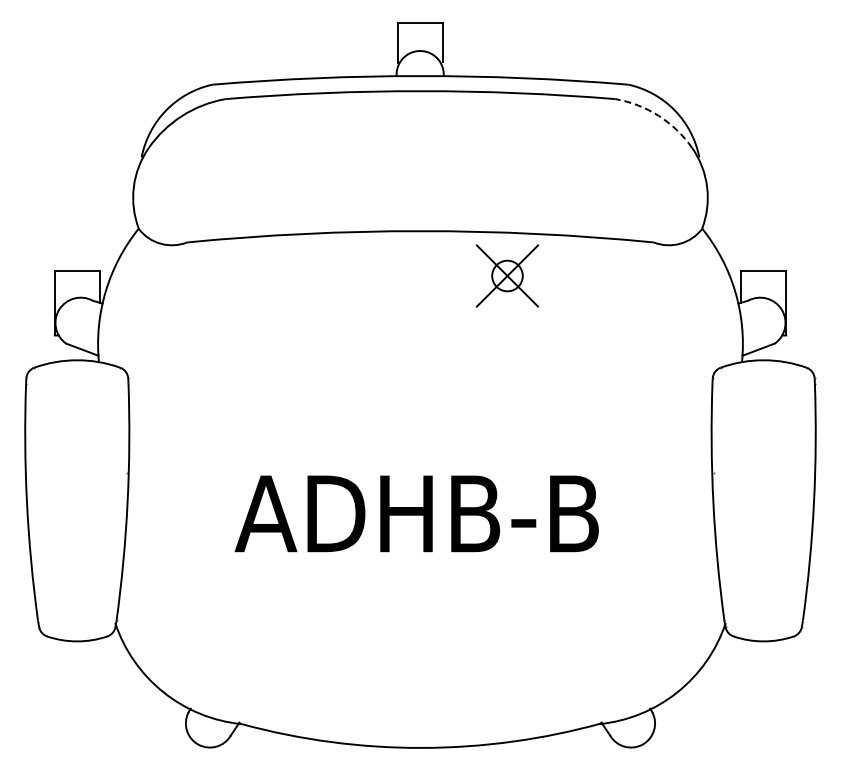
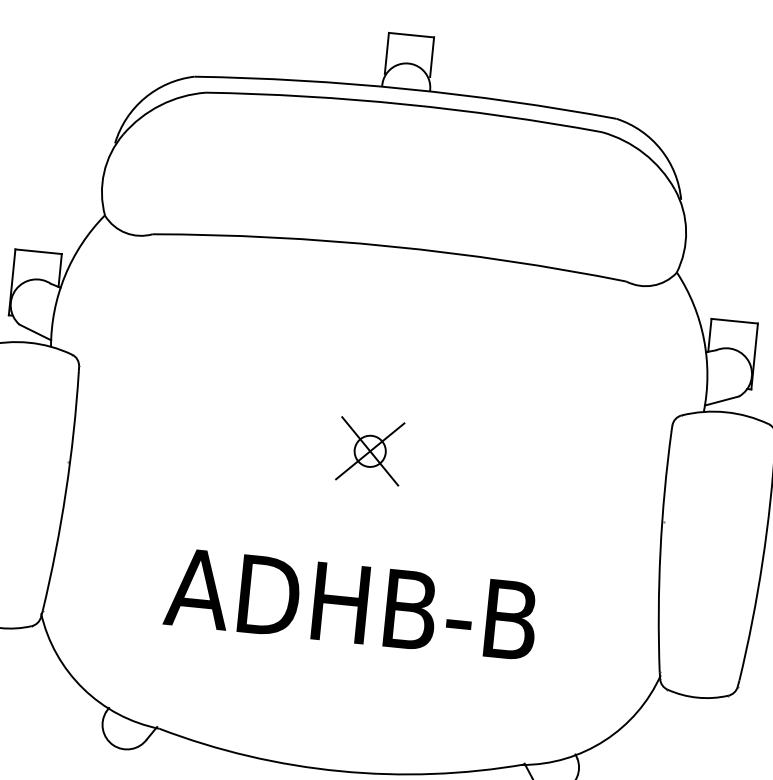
arc: (658, 115) -> (643, 153), dashed -> solid
part: (507, 275) -> (370, 450), moved
text: (416, 513) -> (350, 603), moved

